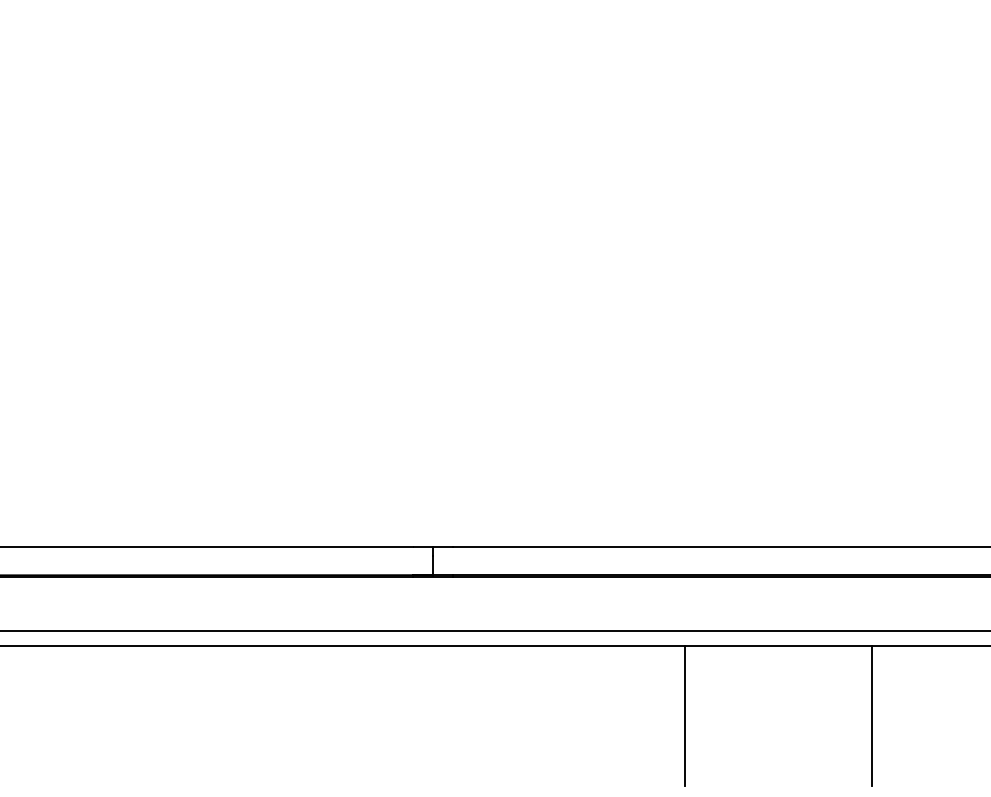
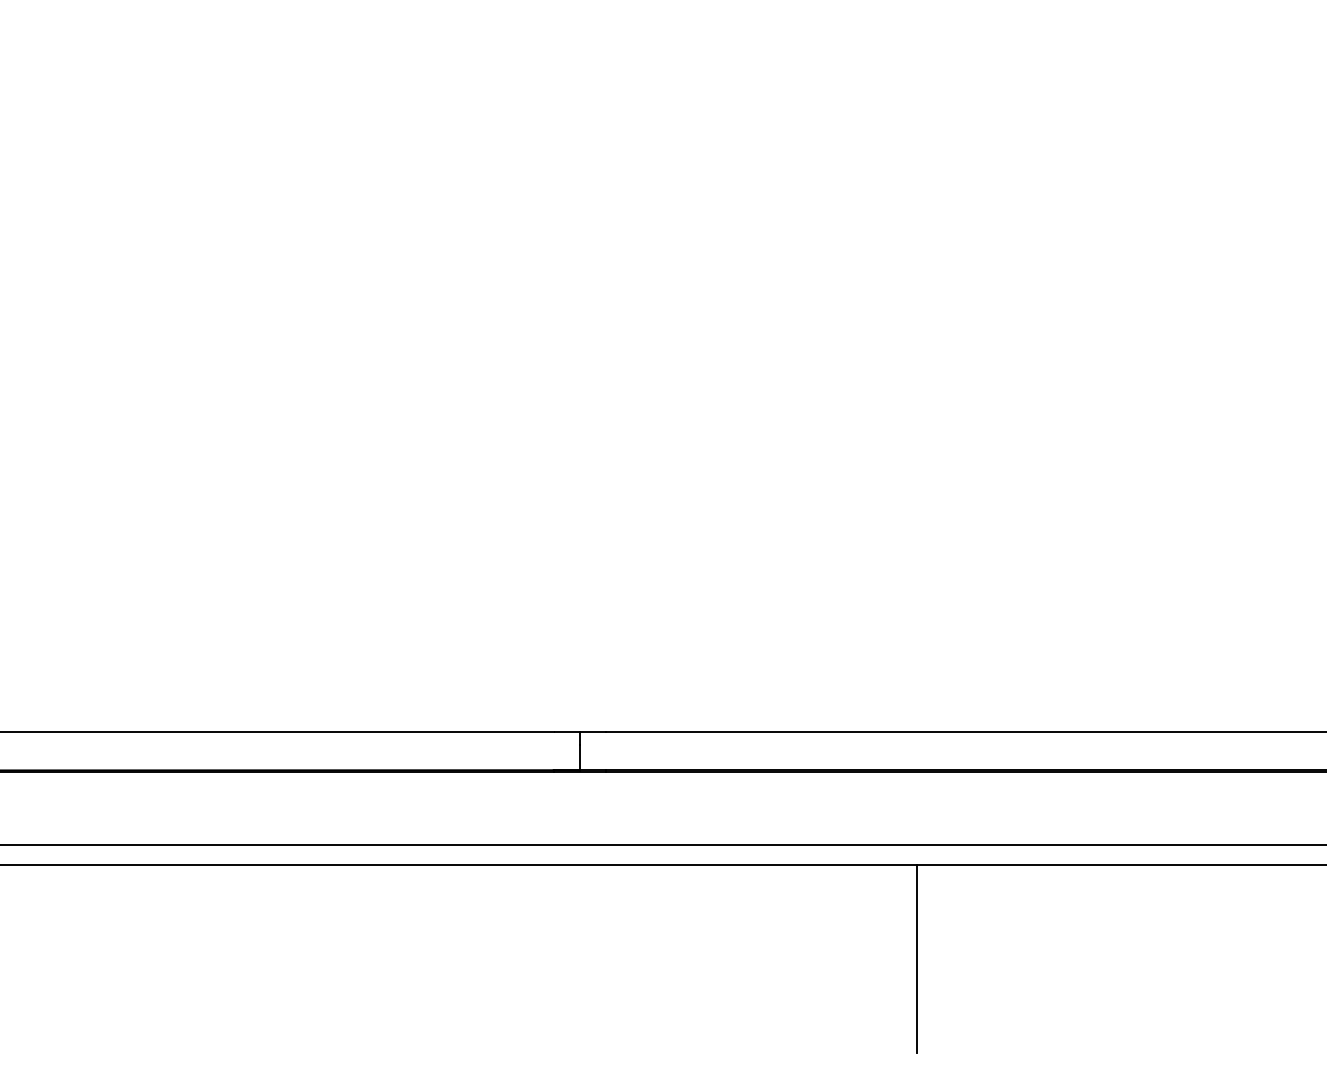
line: (872, 715) -> (1168, 958), removed

